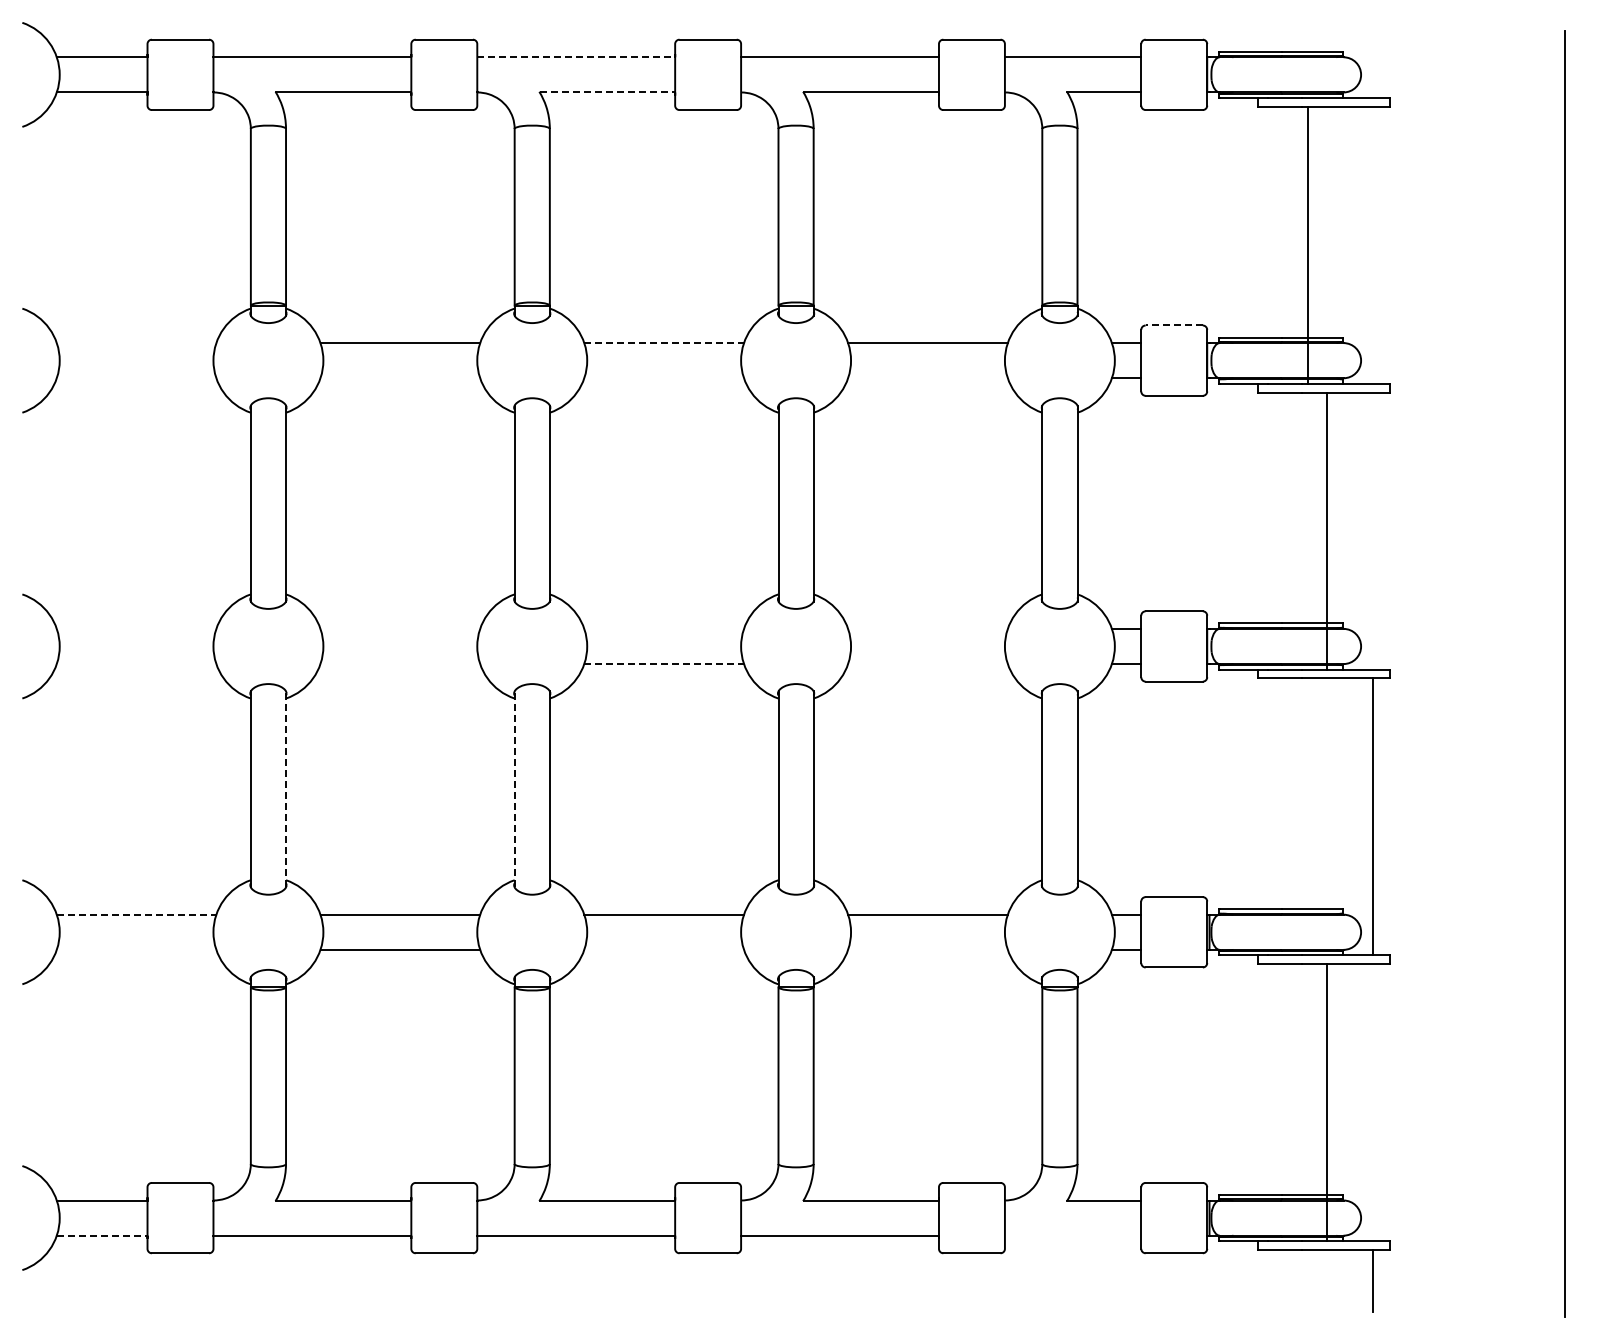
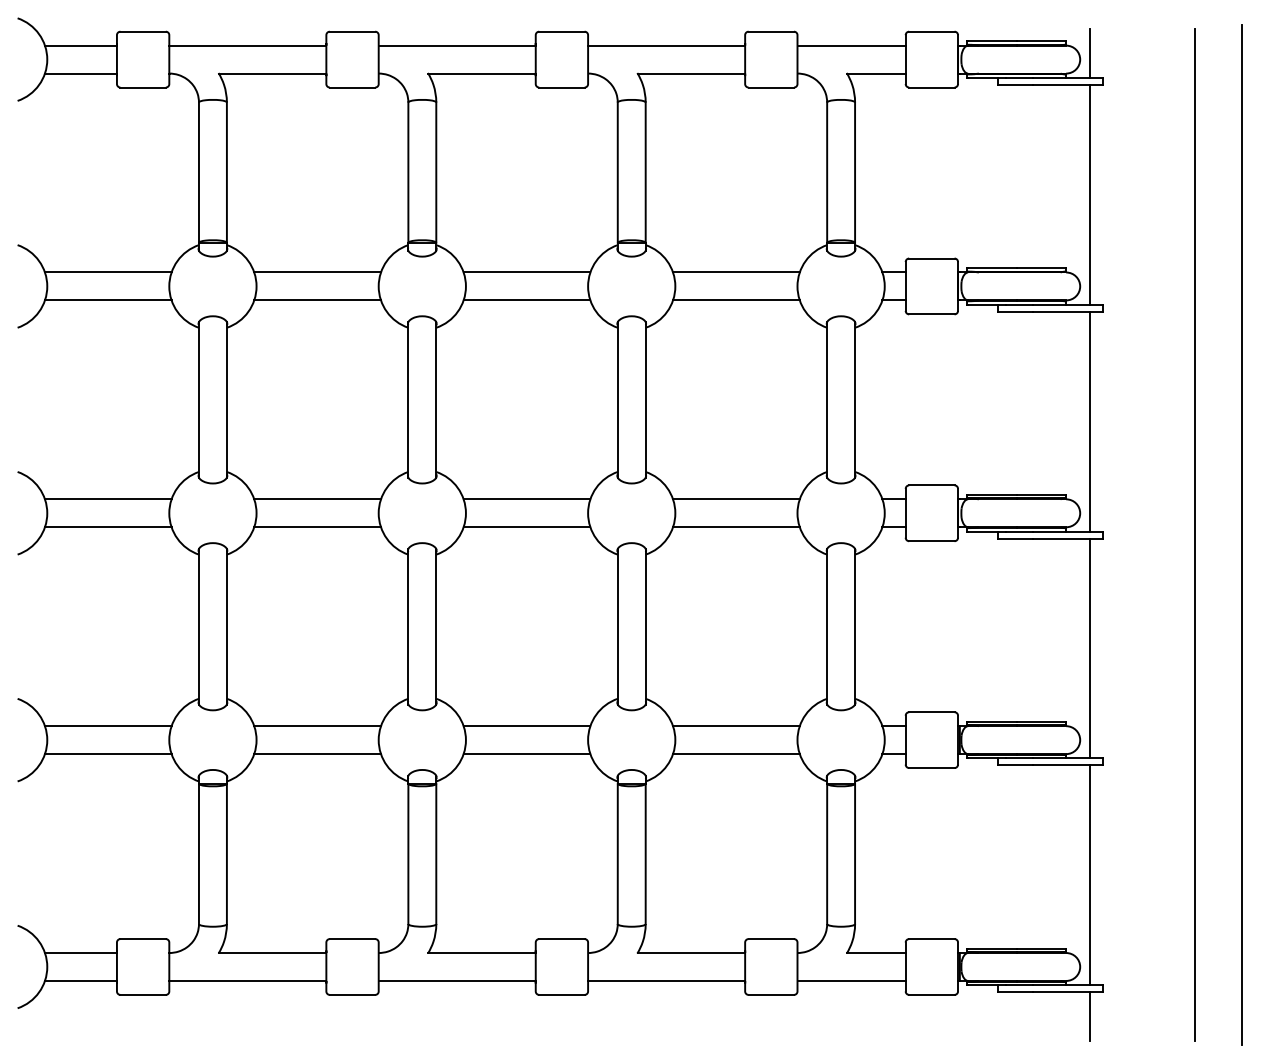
line: (576, 57) -> (457, 45), dashed -> solid
line: (1373, 66) -> (1090, 52), added
line: (607, 92) -> (482, 73), dashed -> solid
line: (1308, 244) -> (1090, 194), moved
line: (1174, 325) -> (932, 258), dashed -> solid
line: (136, 343) -> (108, 272), added
line: (664, 343) -> (527, 272), dashed -> solid
line: (136, 378) -> (108, 300), added
line: (400, 378) -> (317, 300), added
line: (664, 378) -> (527, 300), added
line: (927, 378) -> (736, 300), added
line: (1327, 530) -> (1090, 421), moved
line: (136, 628) -> (108, 499), added
line: (400, 628) -> (317, 499), added
line: (664, 628) -> (527, 499), added
line: (927, 628) -> (736, 499), added
line: (136, 664) -> (108, 527), added
line: (400, 664) -> (317, 527), added
line: (664, 664) -> (527, 527), dashed -> solid
line: (927, 664) -> (736, 527), added
line: (1505, 673) -> (1194, 534), added
line: (286, 788) -> (227, 626), dashed -> solid
line: (514, 788) -> (408, 626), dashed -> solid
line: (136, 914) -> (108, 726), dashed -> solid
line: (136, 949) -> (108, 753), added
line: (664, 949) -> (527, 753), added
line: (927, 949) -> (736, 753), added
line: (1327, 1102) -> (1090, 875), moved
line: (102, 1235) -> (81, 980), dashed -> solid
line: (1072, 1235) -> (851, 980), added

